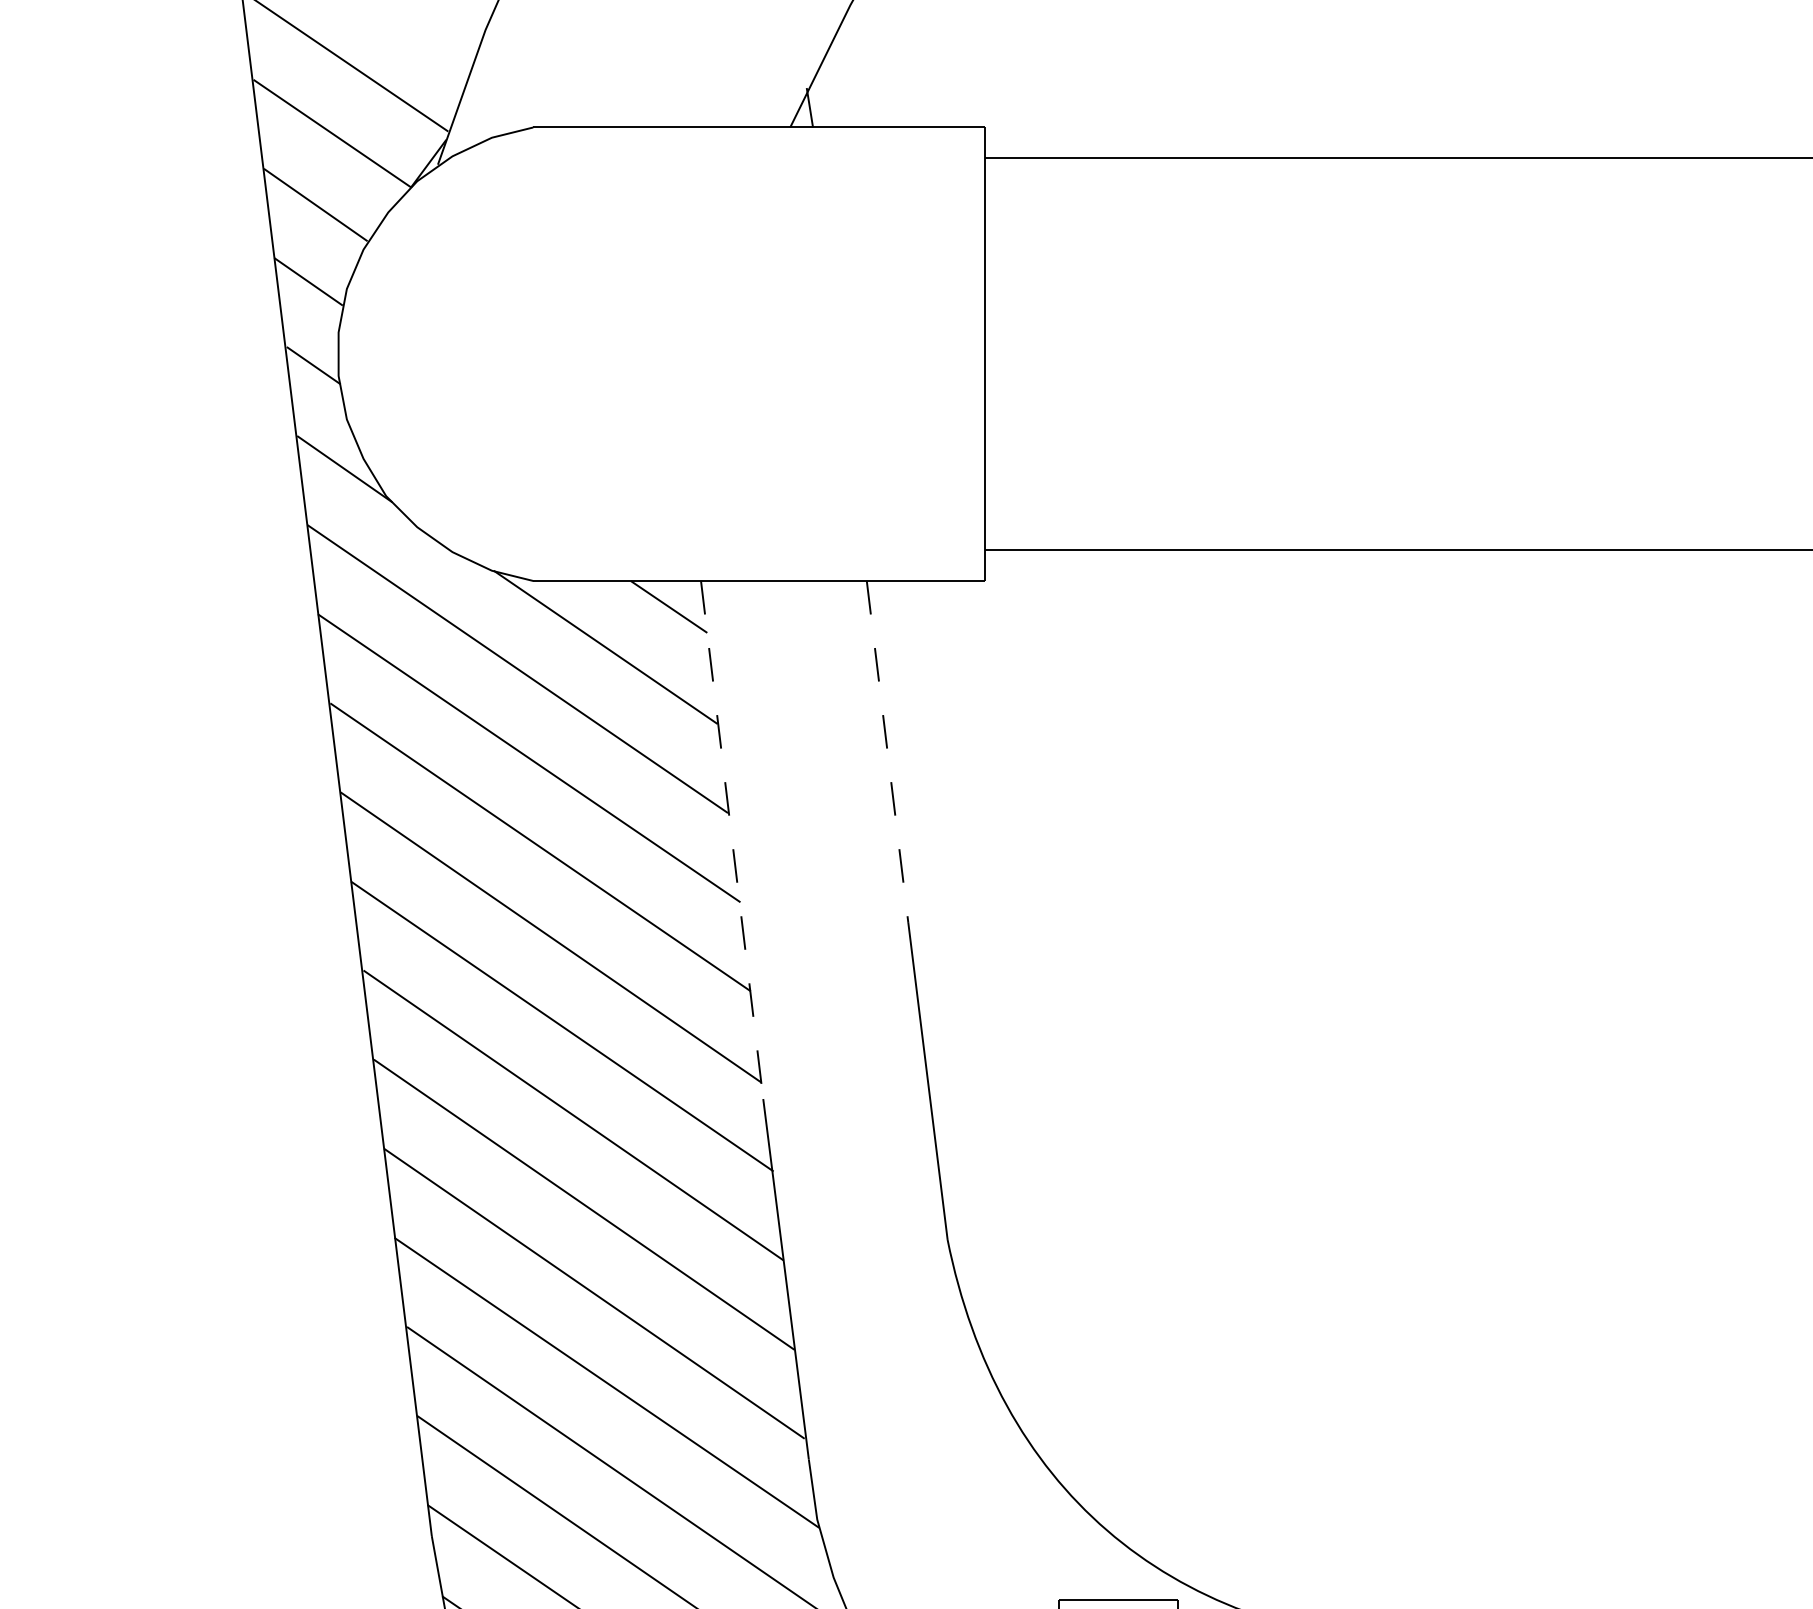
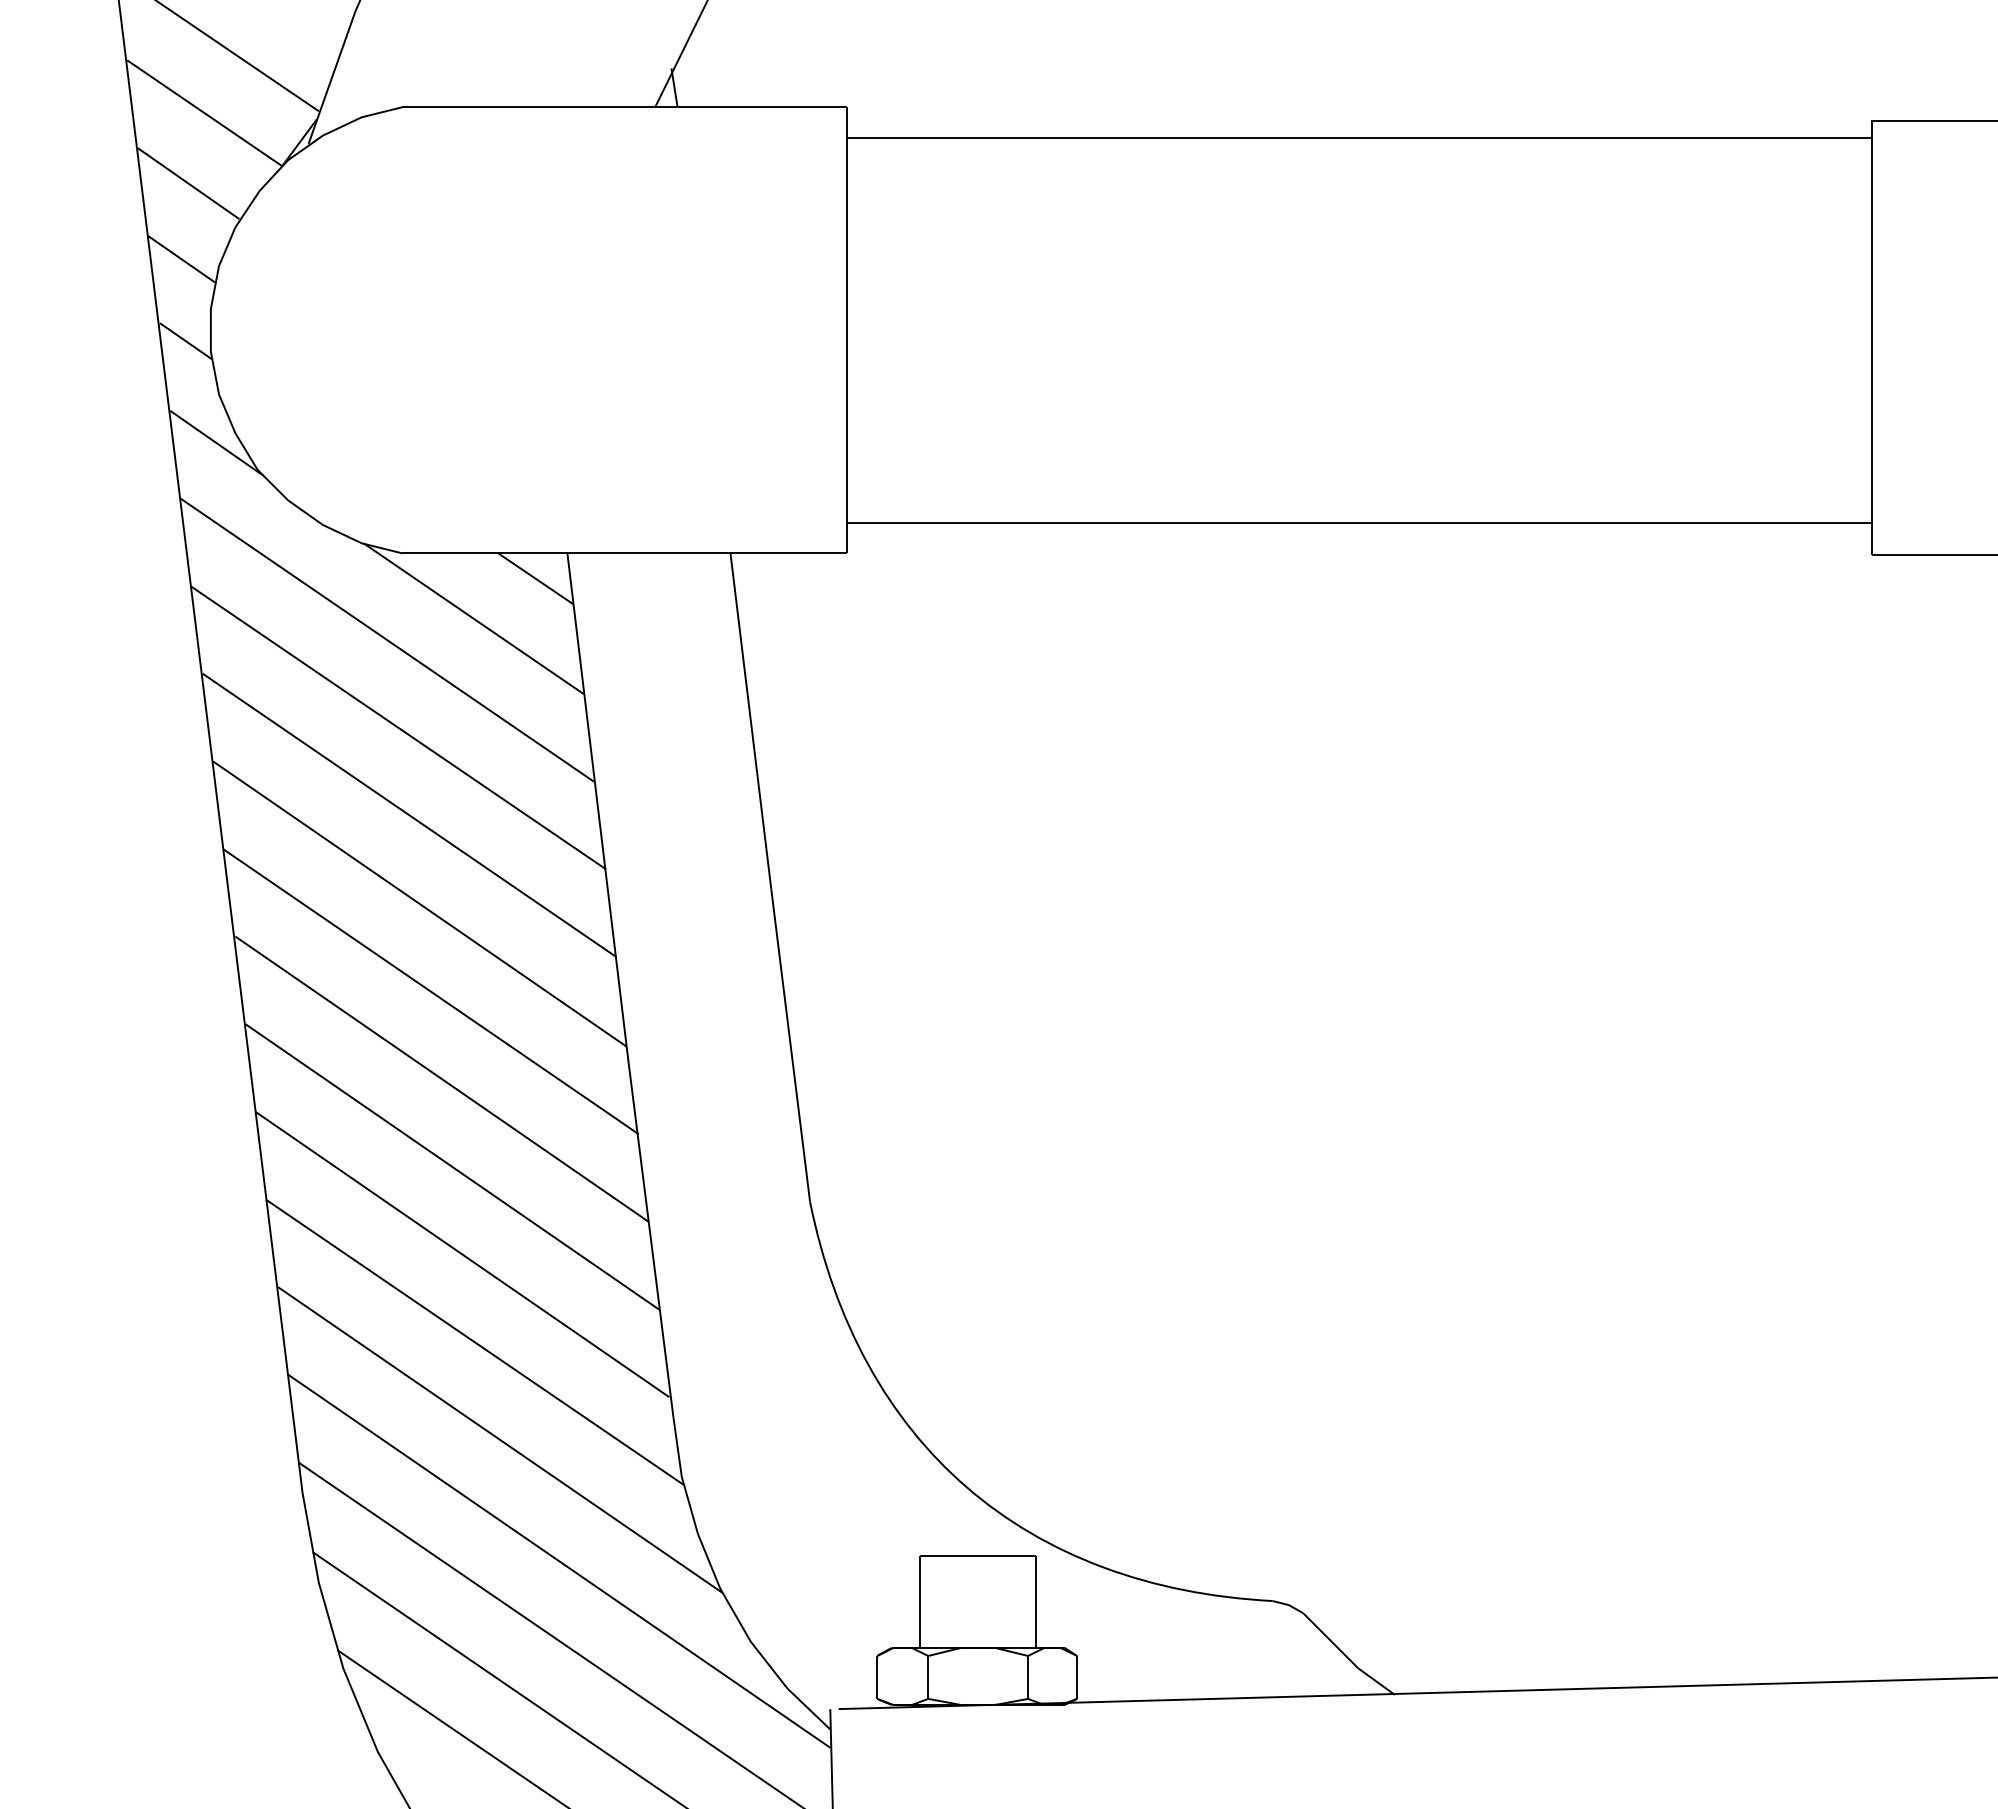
line: (887, 752) -> (750, 722), dashed -> solid
line: (732, 840) -> (598, 808), dashed -> solid

